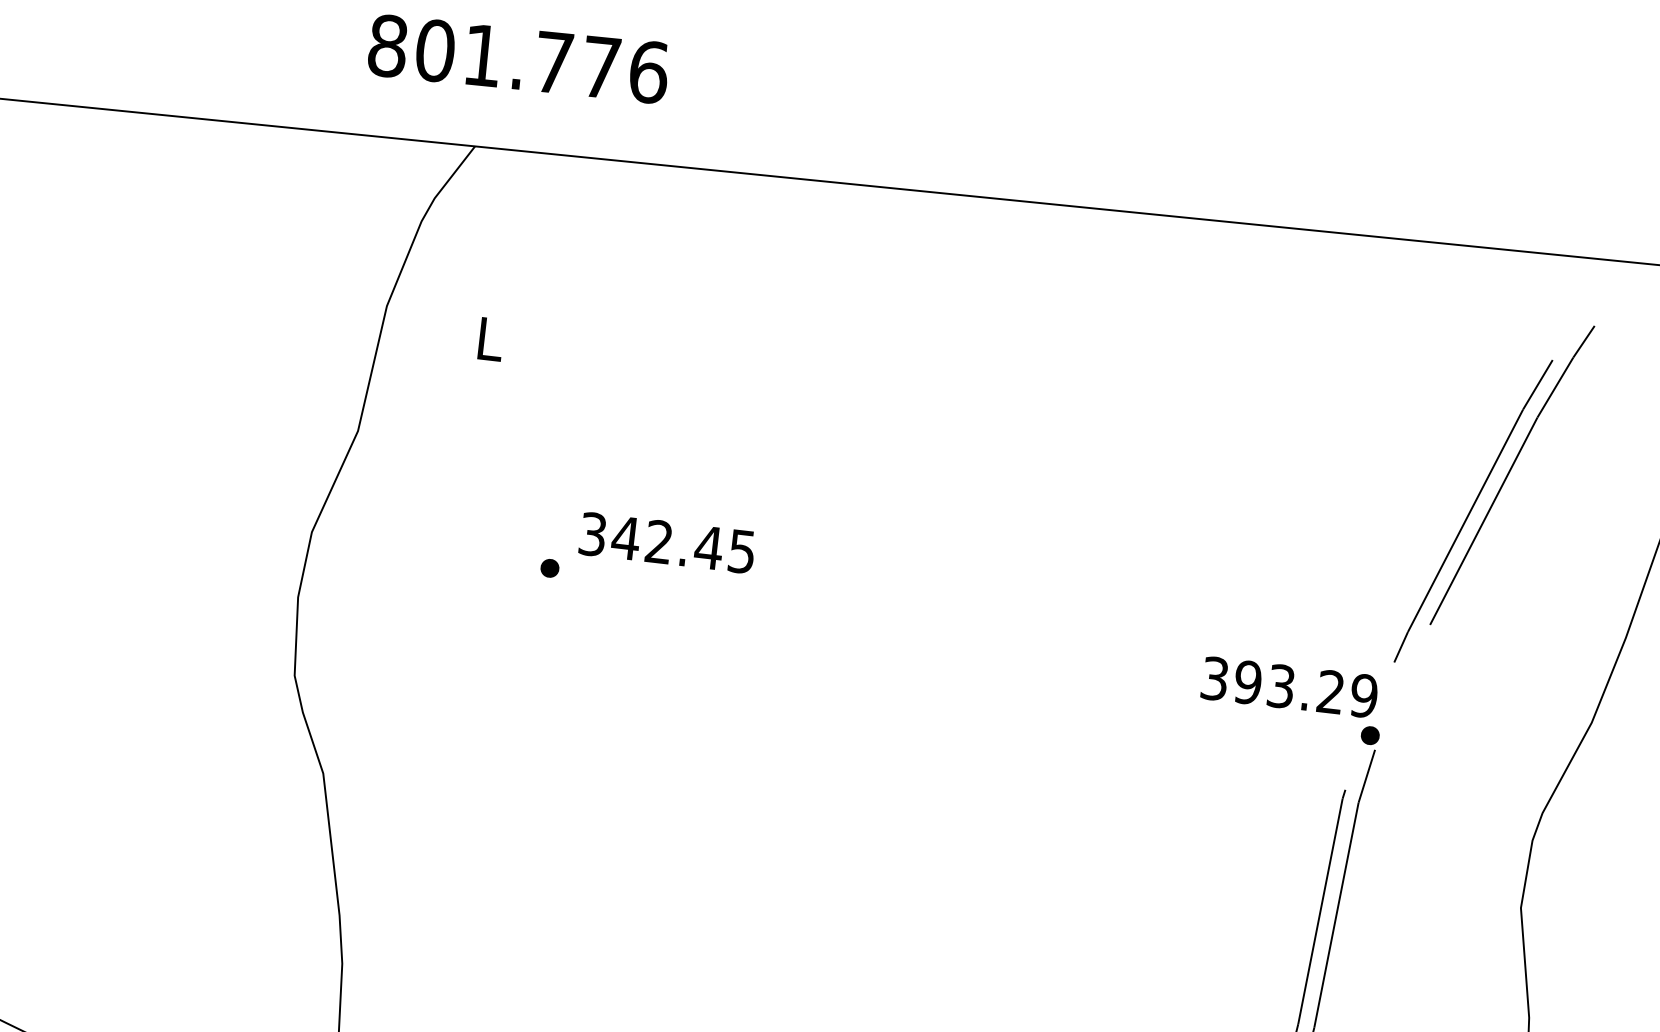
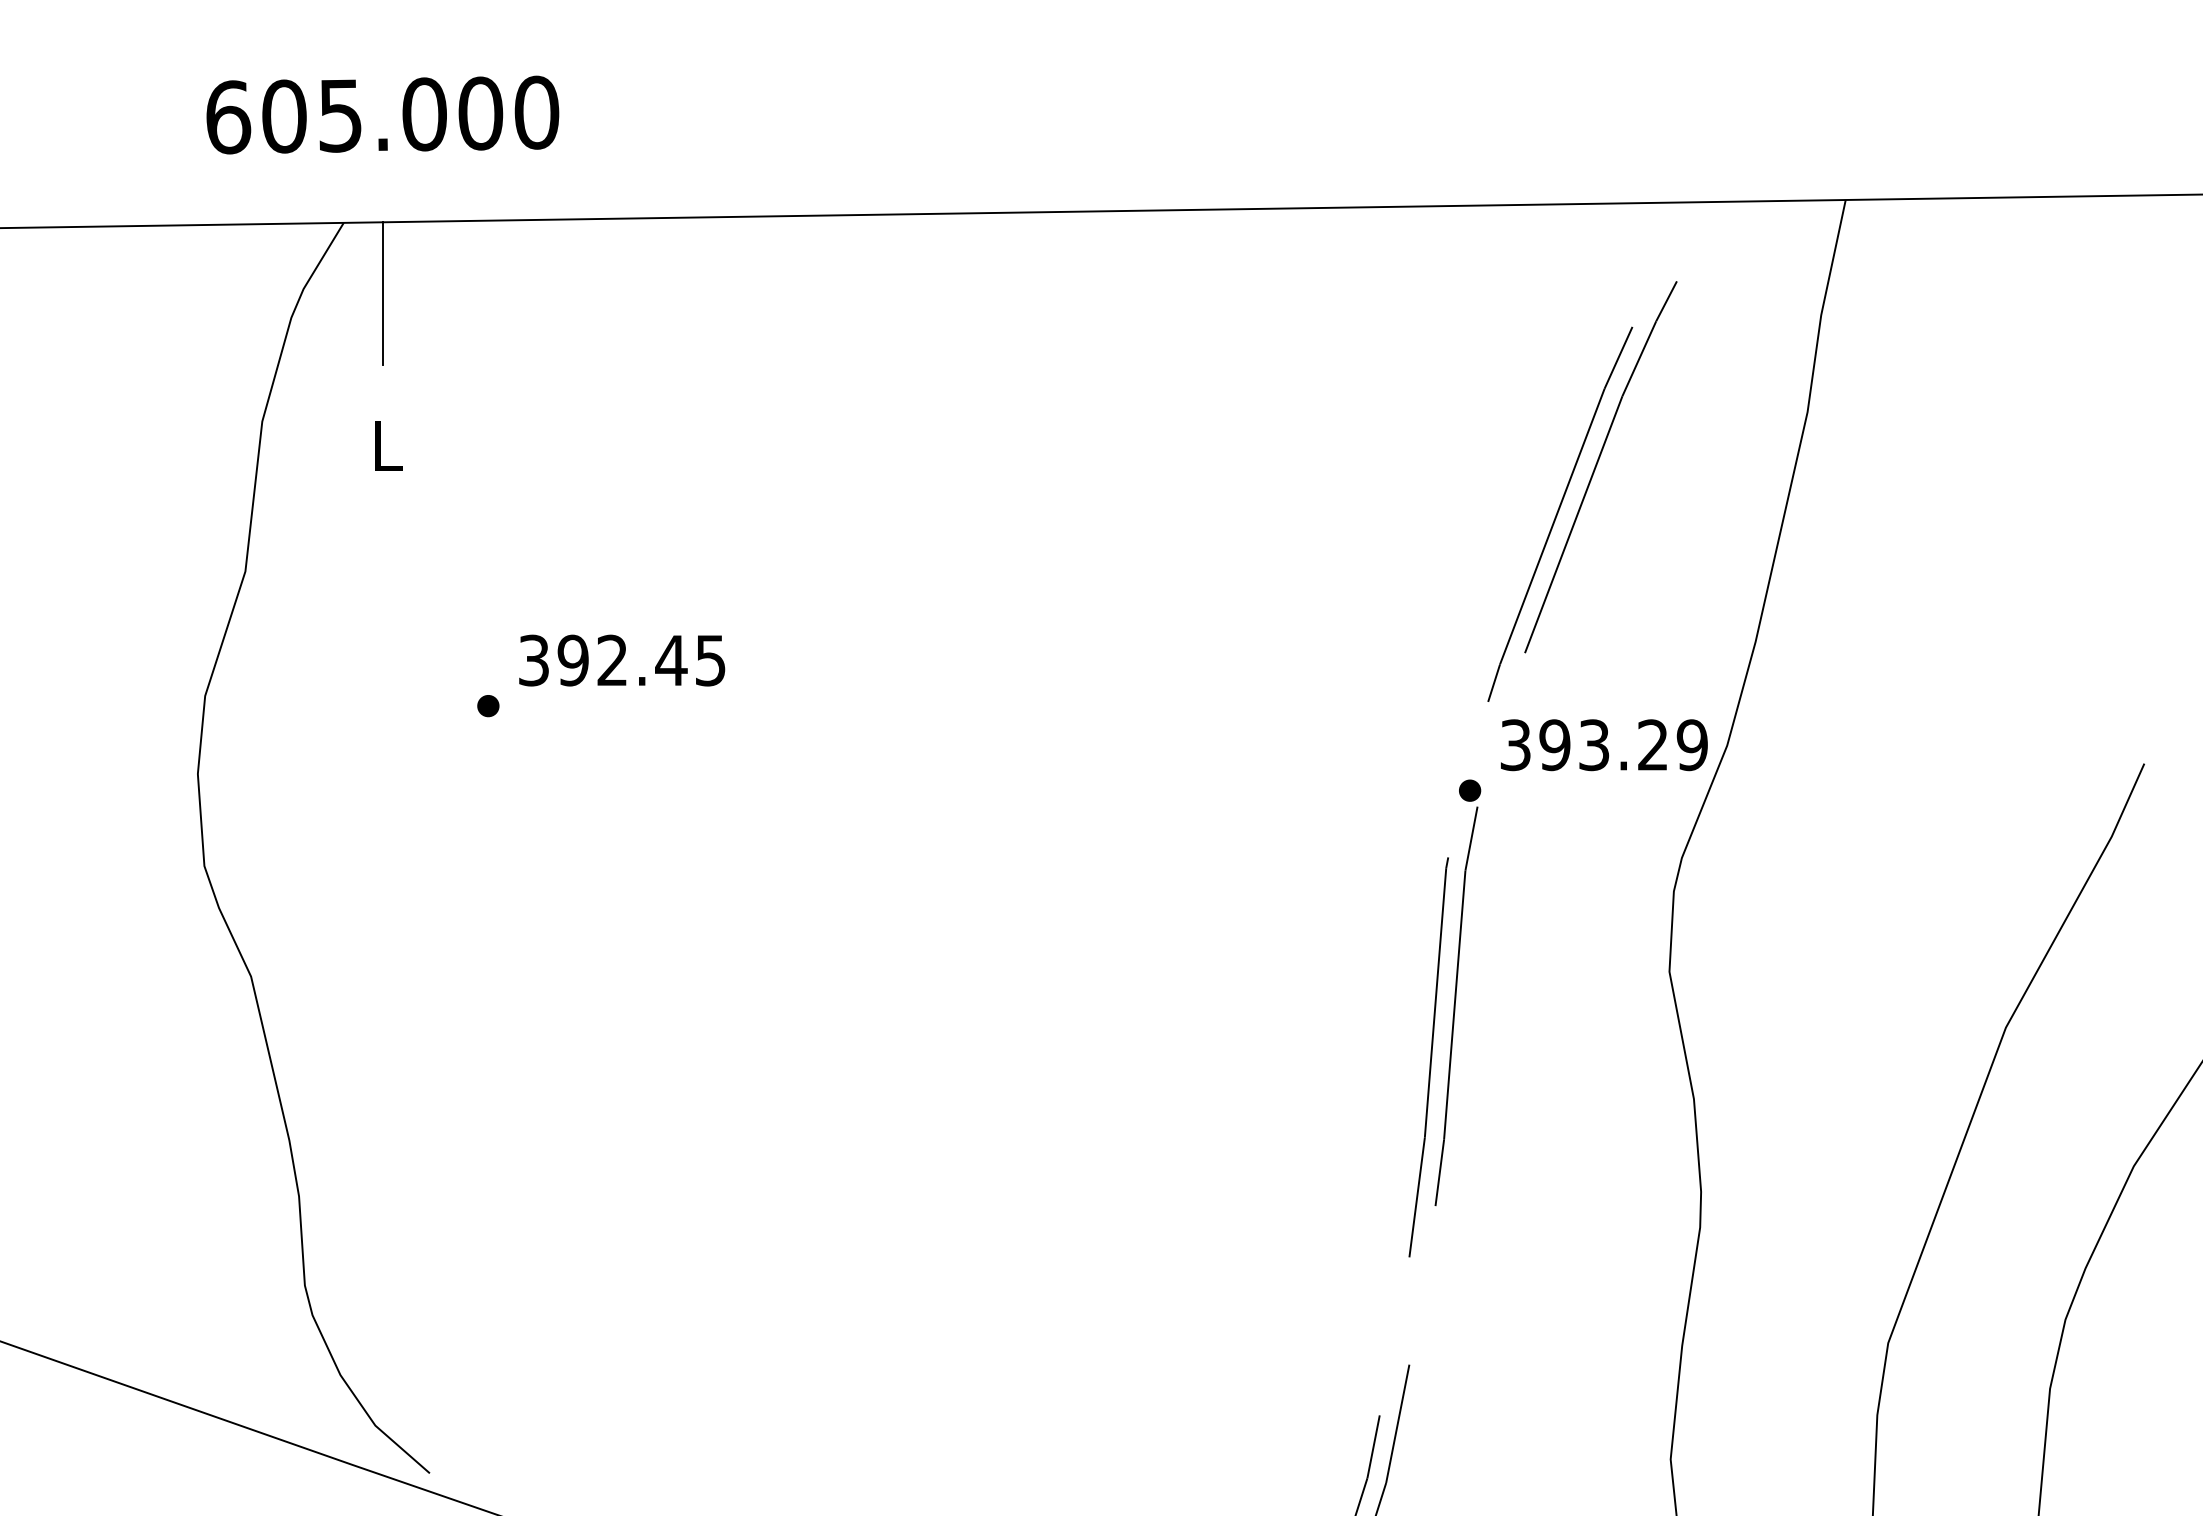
text: (518, 58) -> (382, 114), 801.776 -> 605.000
line: (501, 209) -> (383, 293), added
text: (625, 538) -> (572, 660), 342.45 -> 392.45
text: (1289, 687) -> (1604, 745), moved

